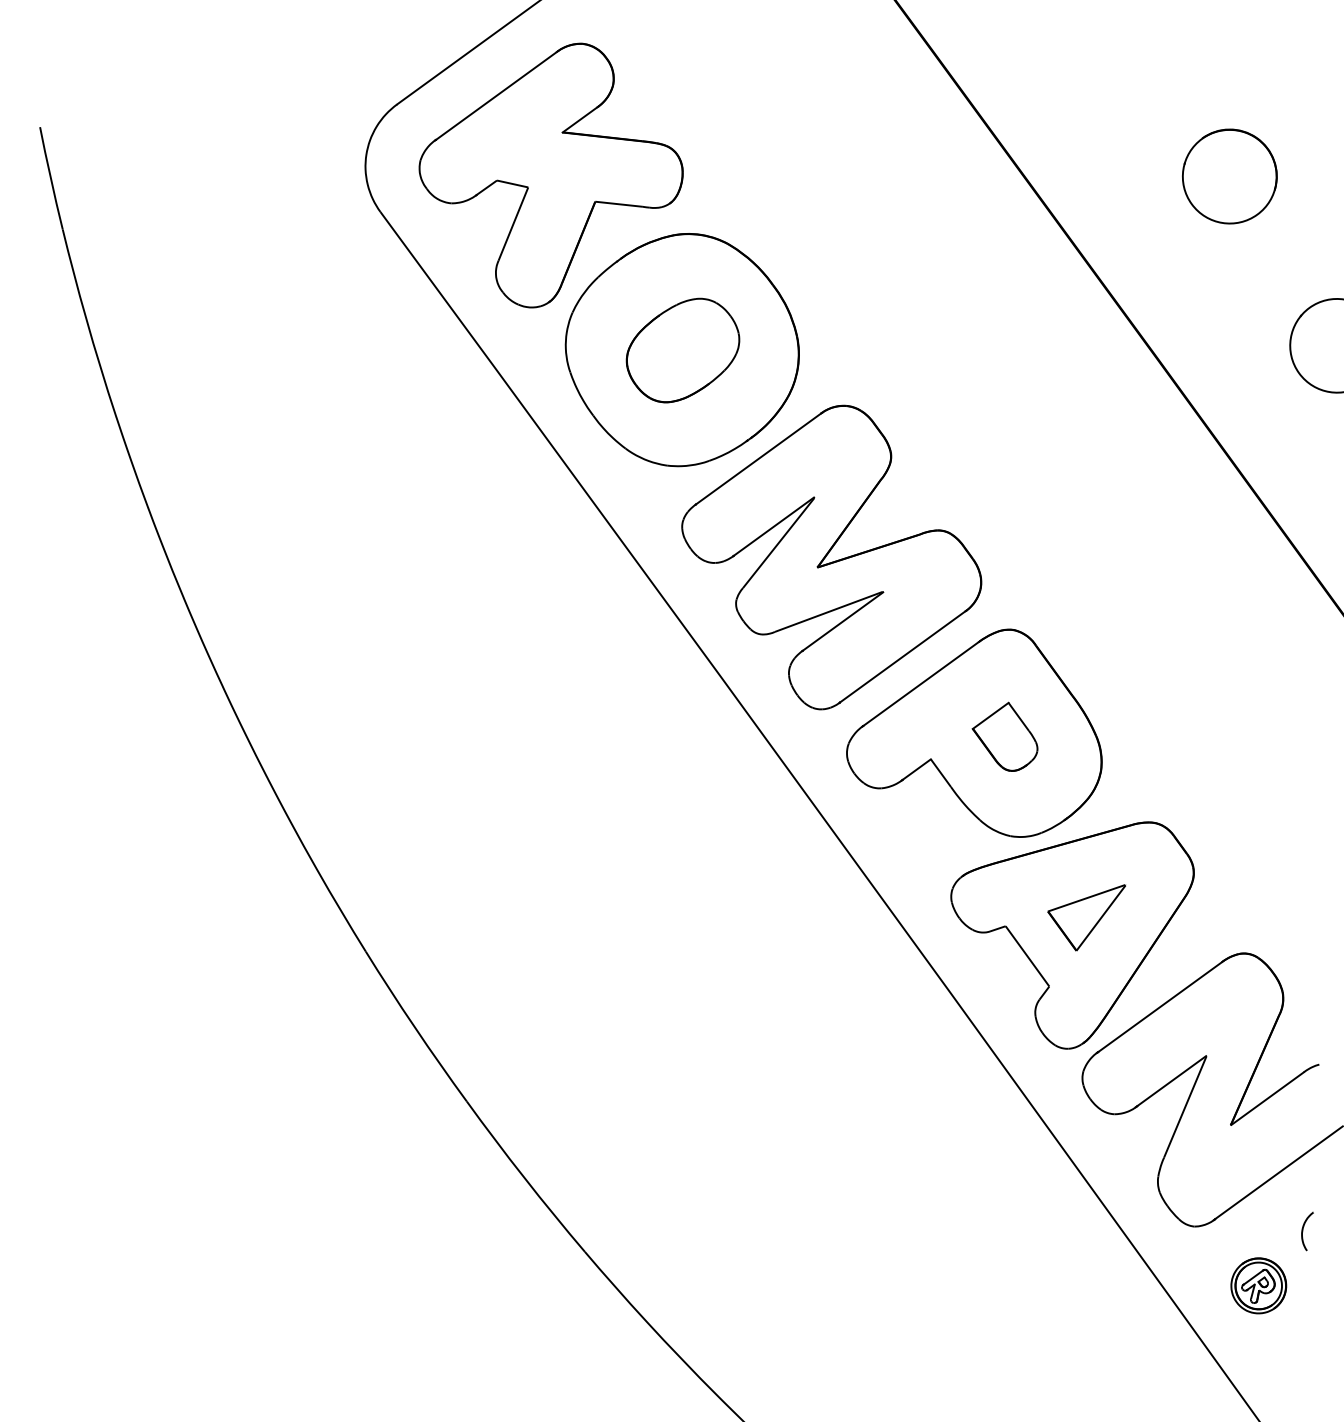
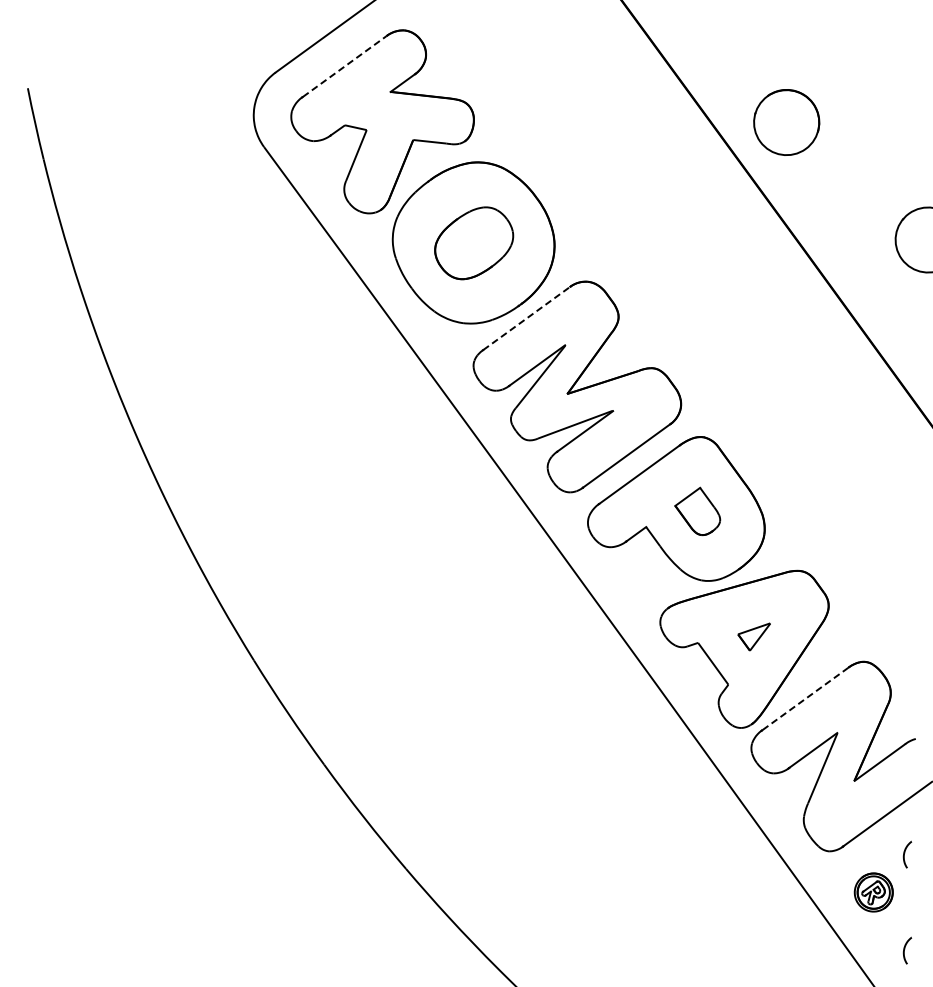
line: (496, 95) -> (344, 66), solid -> dashed
part: (1229, 176) -> (786, 122), moved
line: (758, 458) -> (526, 318), solid -> dashed
part: (1085, 917) -> (753, 636), size x0.6
line: (1160, 1007) -> (805, 699), solid -> dashed
curve: (1304, 1367) -> (905, 949), added

